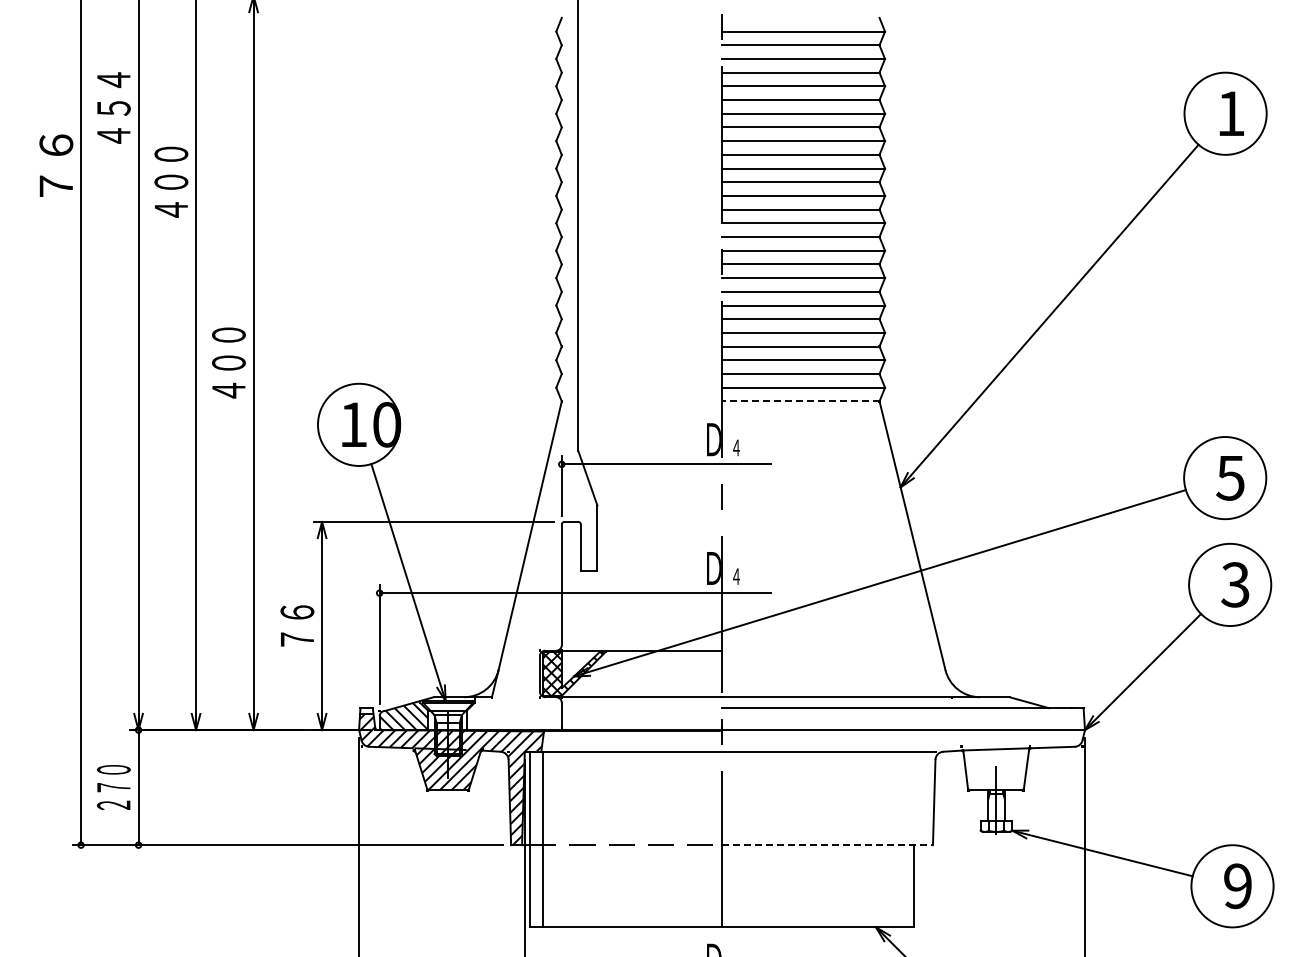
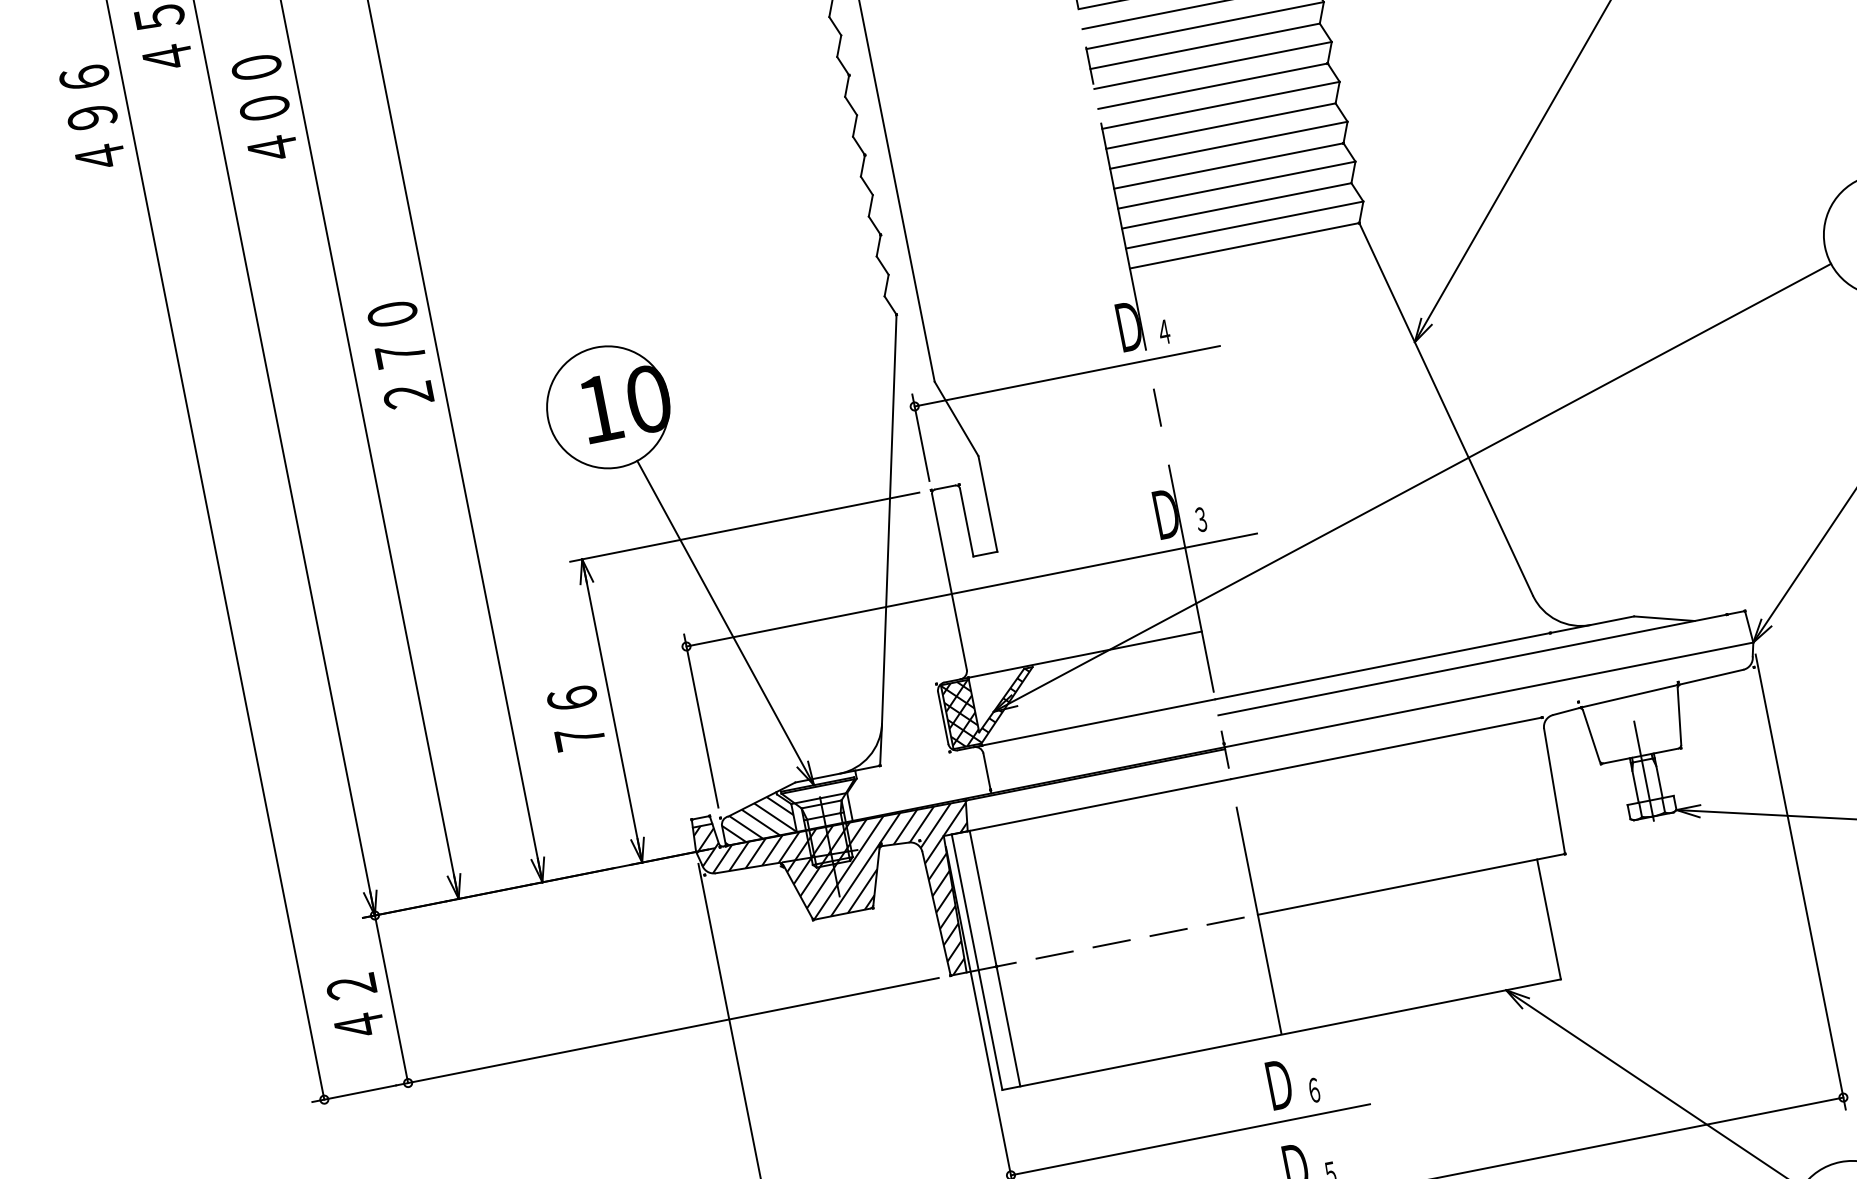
text: (56, 165) -> (92, 116), ７６ -> ４９６
text: (228, 376) -> (403, 374), ４００ -> ２７０
line: (800, 401) -> (1244, 246), dashed -> solid
text: (736, 576) -> (1201, 519), ４ -> ３
text: (113, 787) -> (354, 1006), ２７０ -> ４２
line: (828, 845) -> (1413, 884), dashed -> solid

